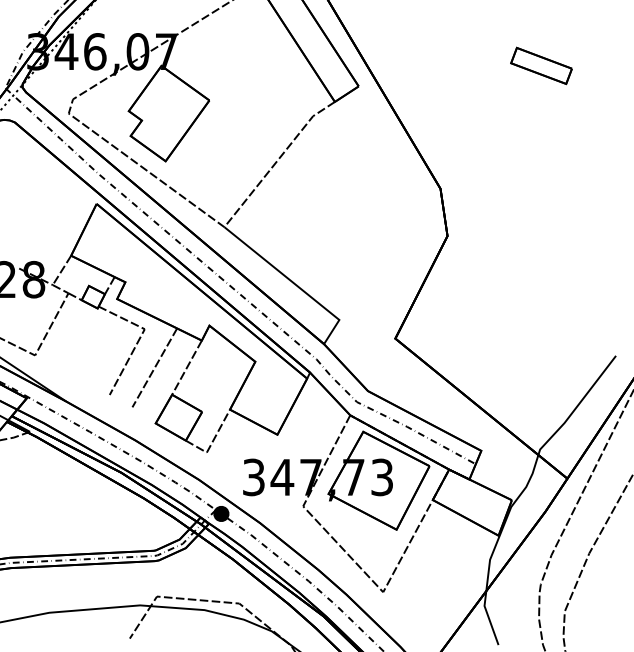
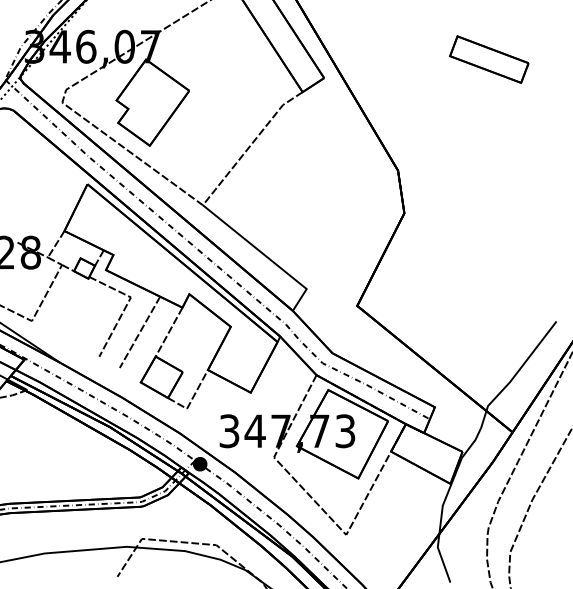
part: (541, 65) -> (489, 59), size x1.43

